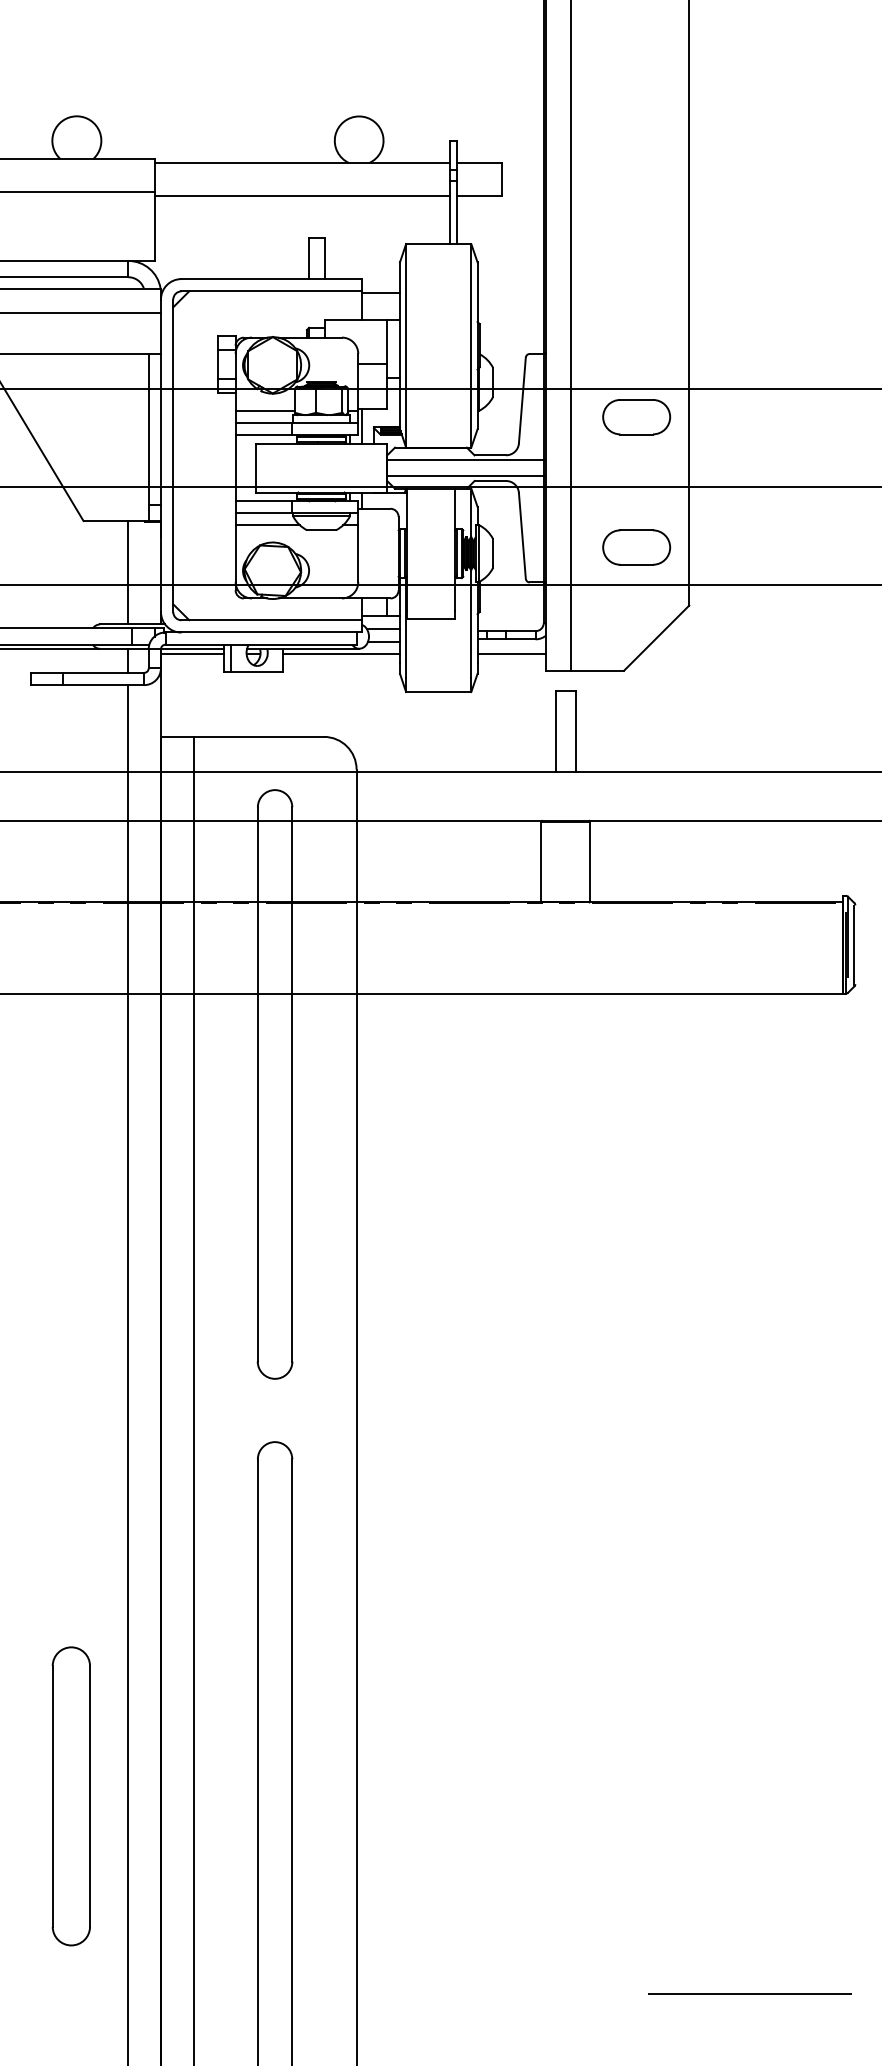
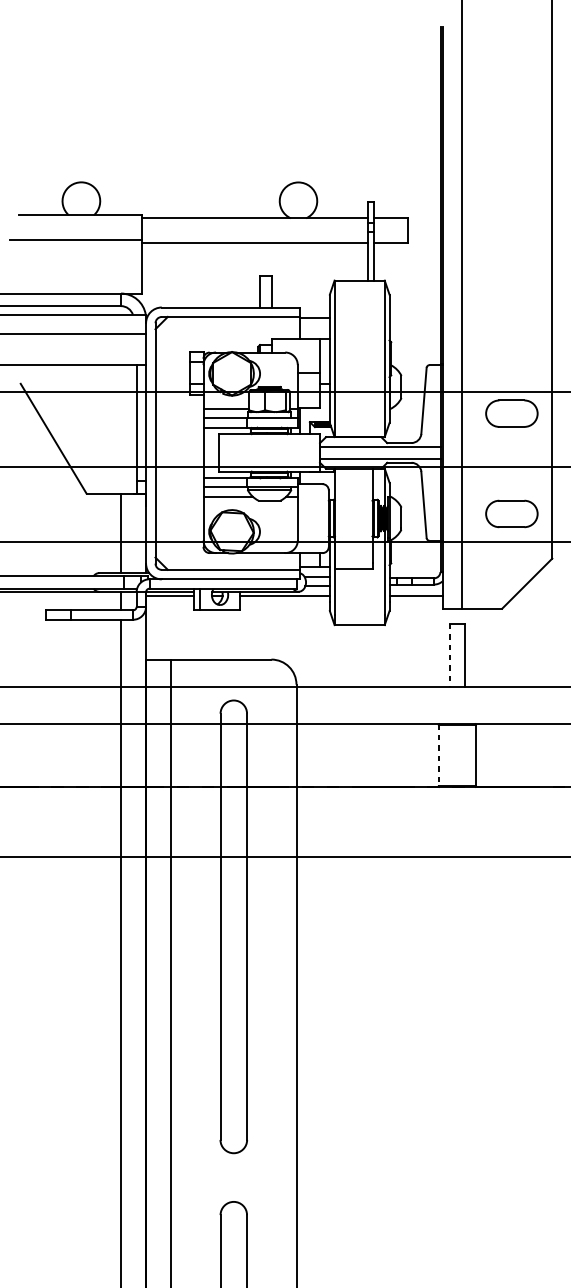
line: (555, 731) -> (449, 655), solid -> dashed
line: (541, 862) -> (438, 756), solid -> dashed

